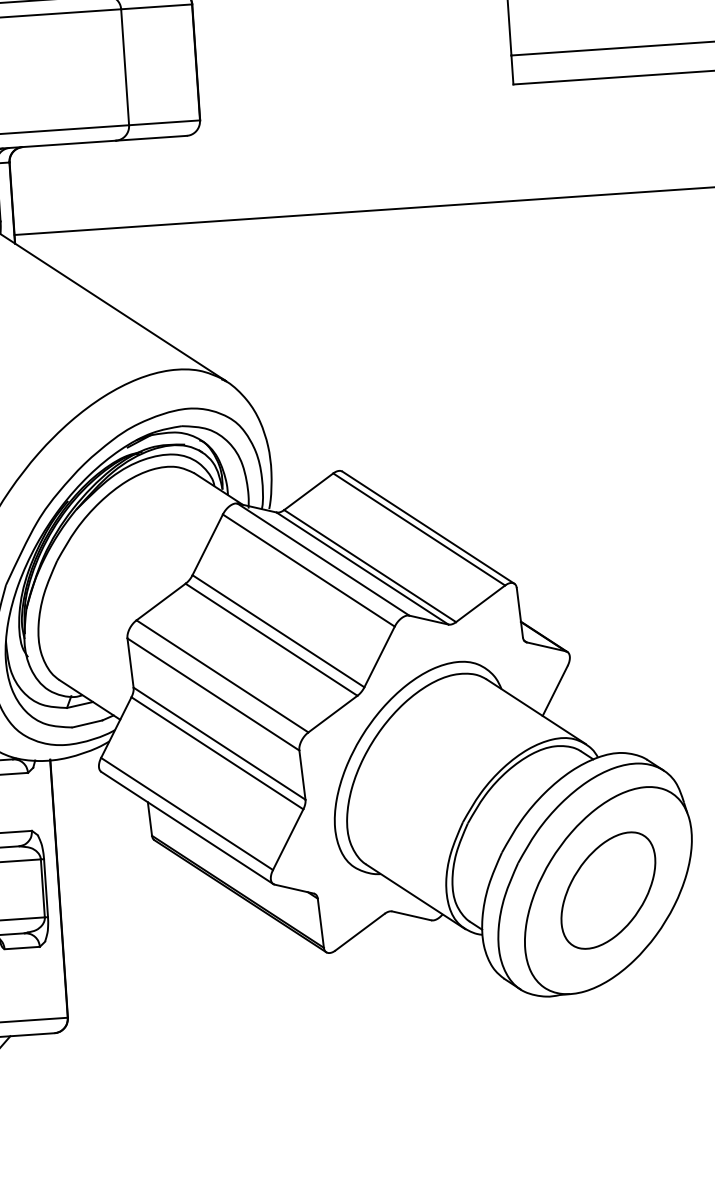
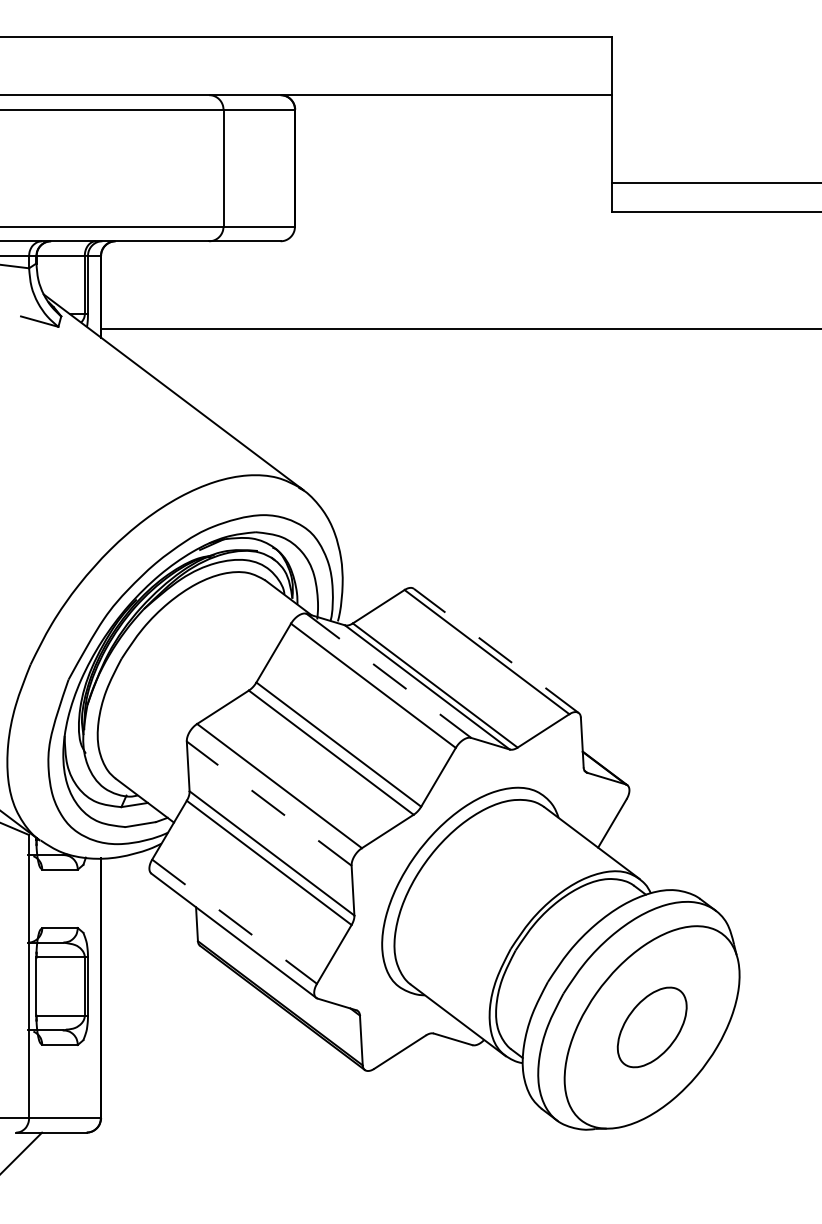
line: (427, 527) -> (495, 650), solid -> dashed
line: (324, 560) -> (389, 676), solid -> dashed
line: (212, 694) -> (268, 803), solid -> dashed
line: (188, 814) -> (235, 922), solid -> dashed
part: (608, 890) -> (652, 1027), size x0.7

